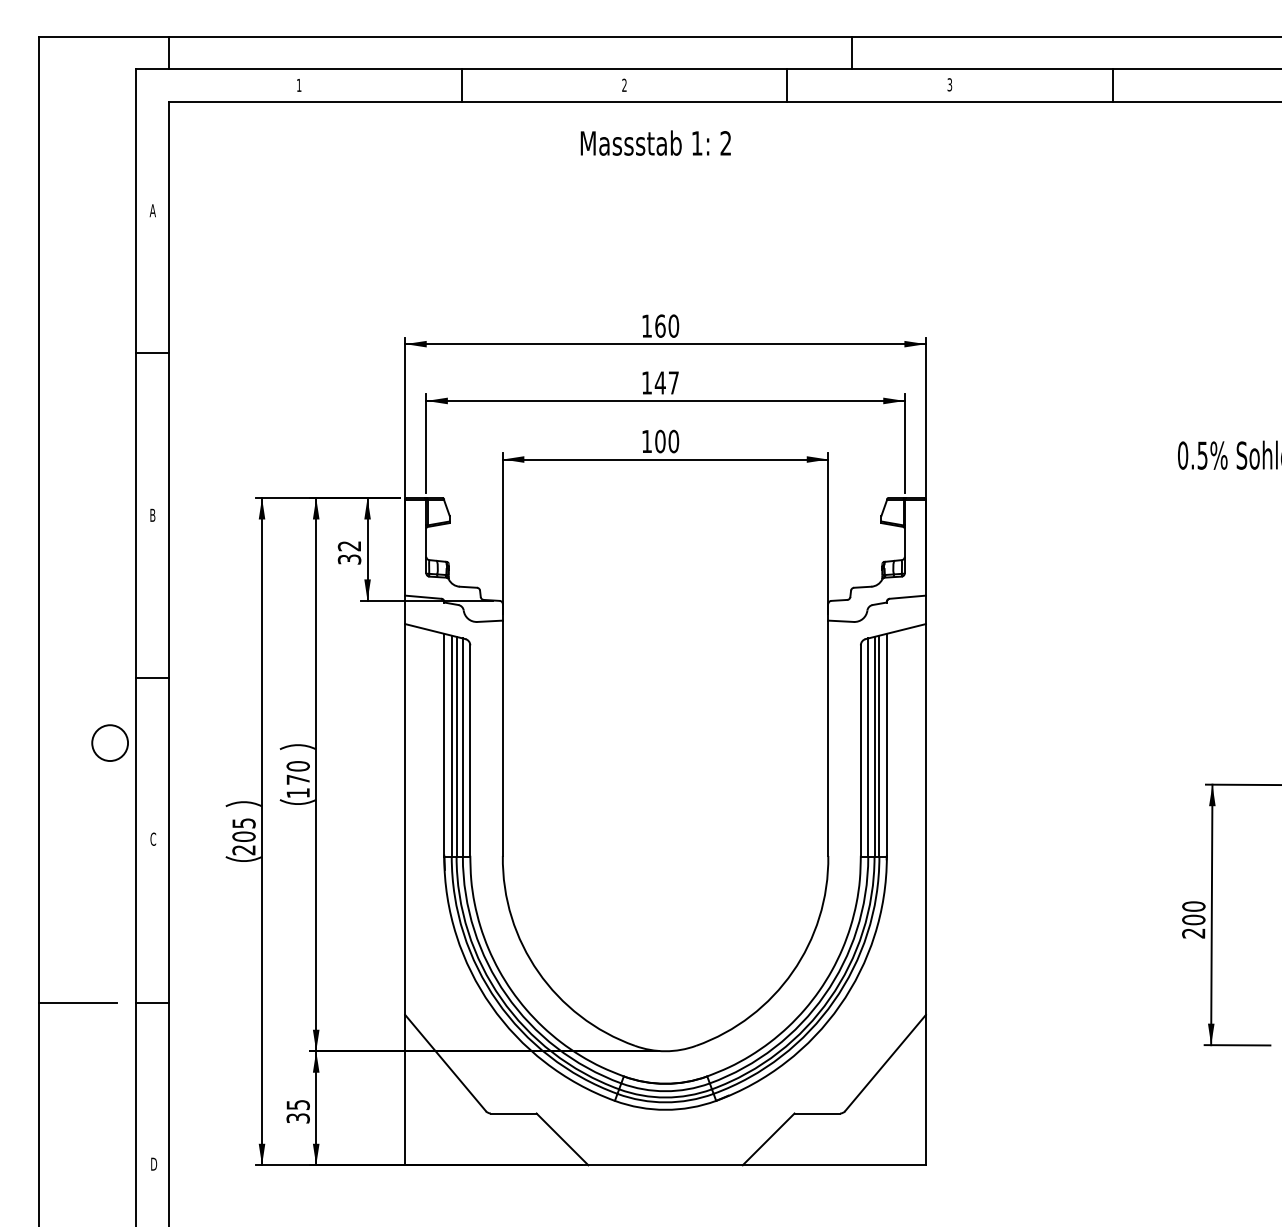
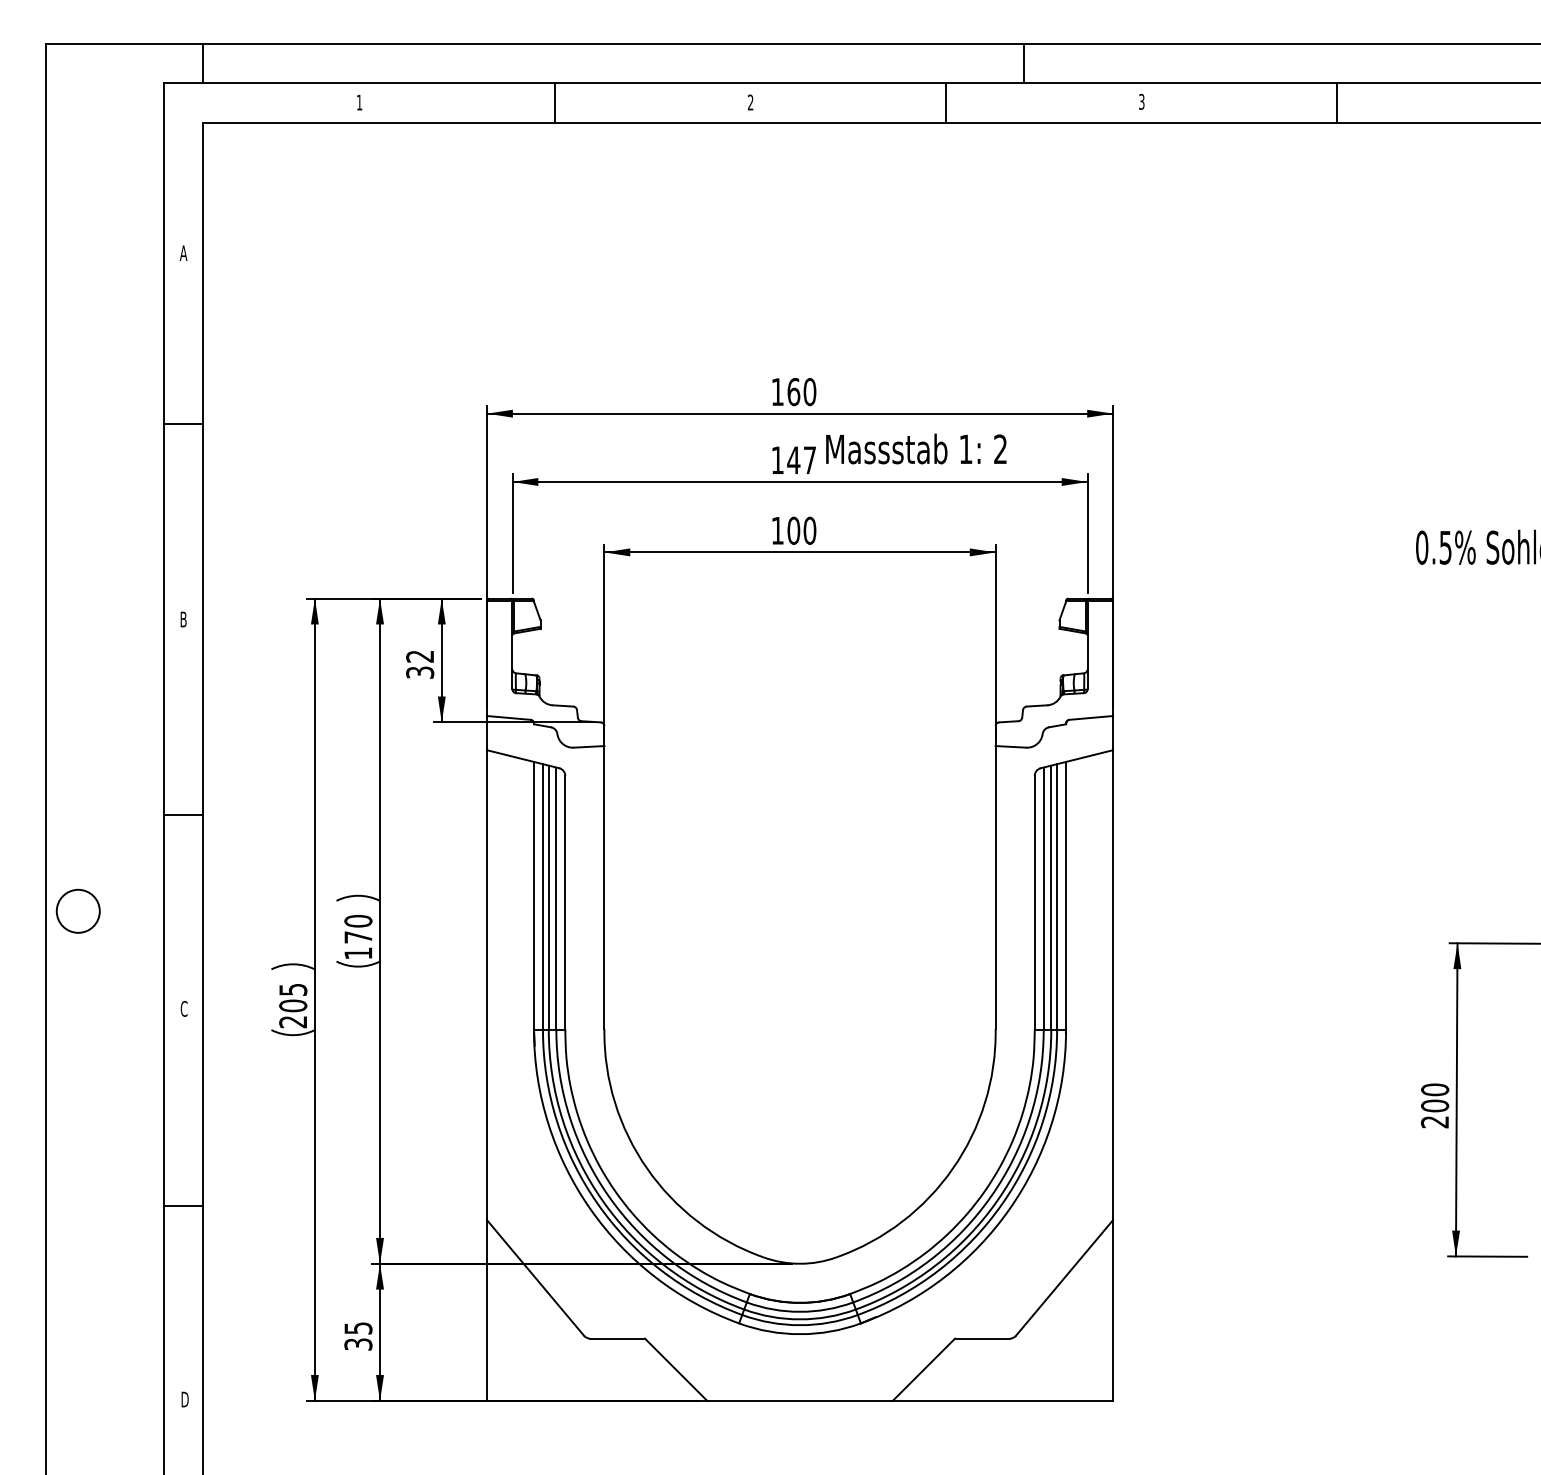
text: (655, 142) -> (916, 448), moved
circle: (109, 742) -> (77, 910), moved
line: (77, 1003) -> (93, 1206), removed

